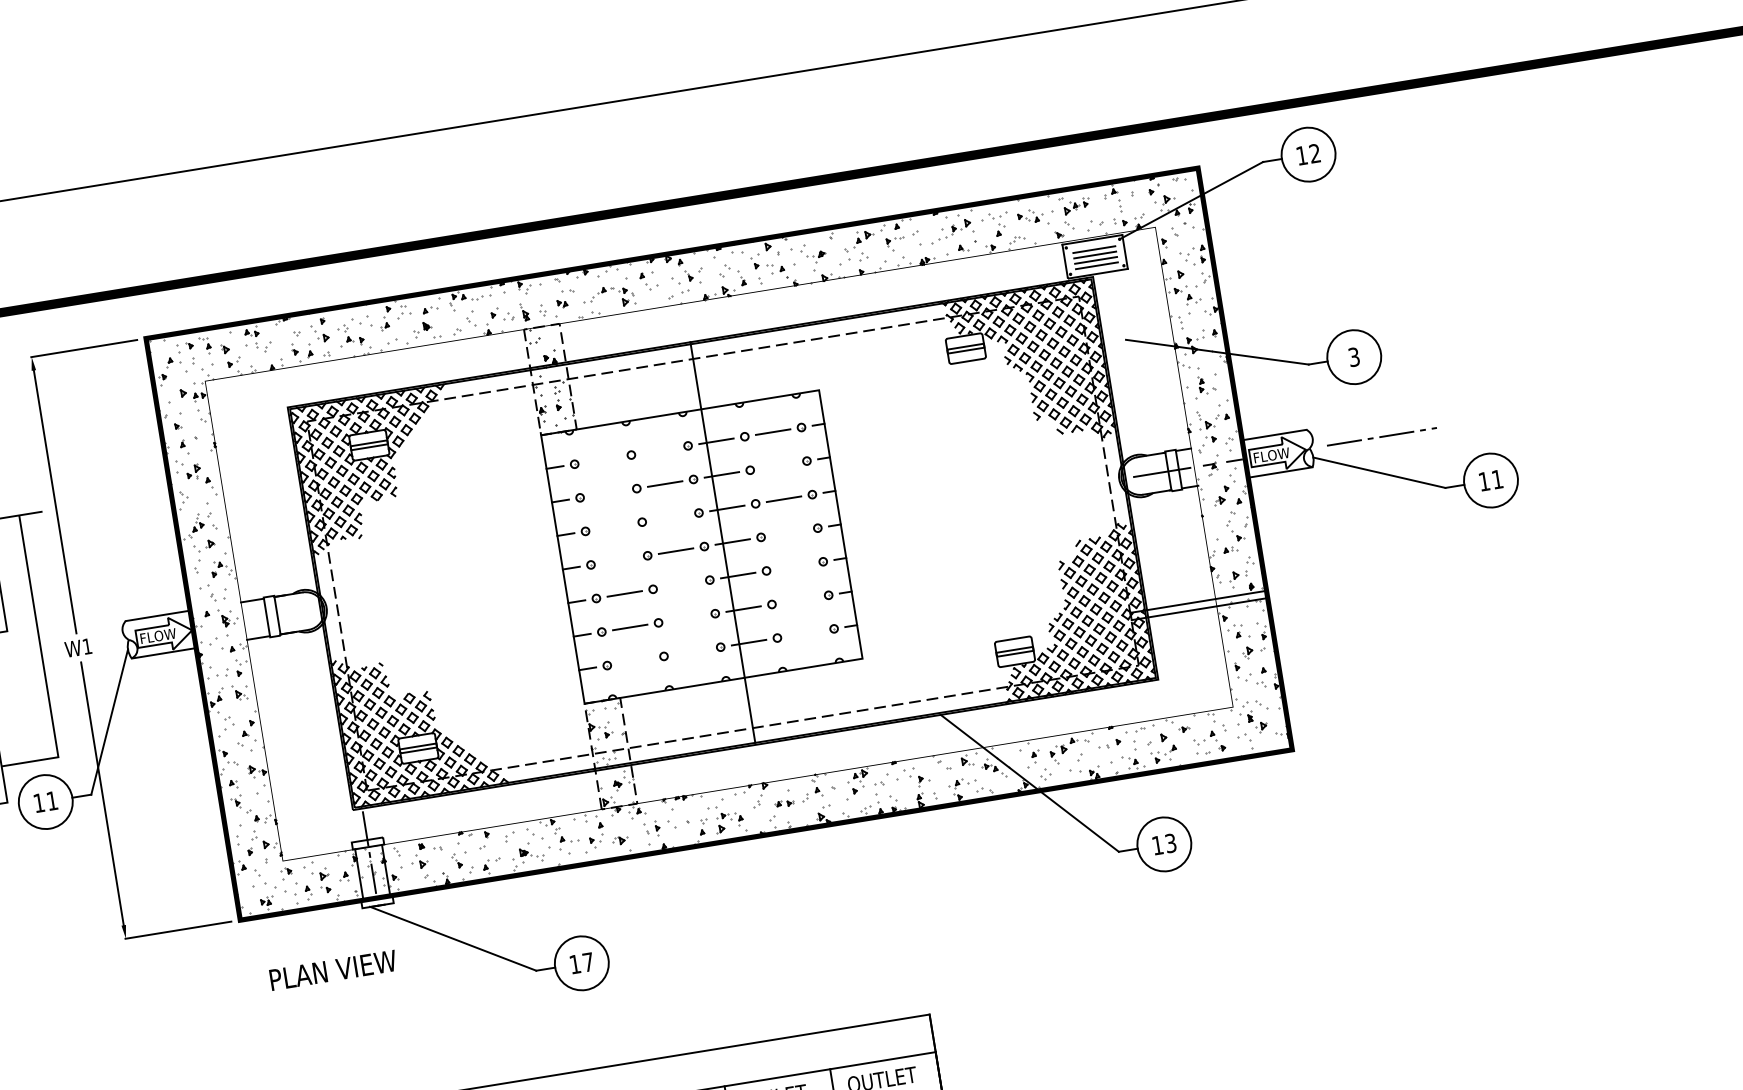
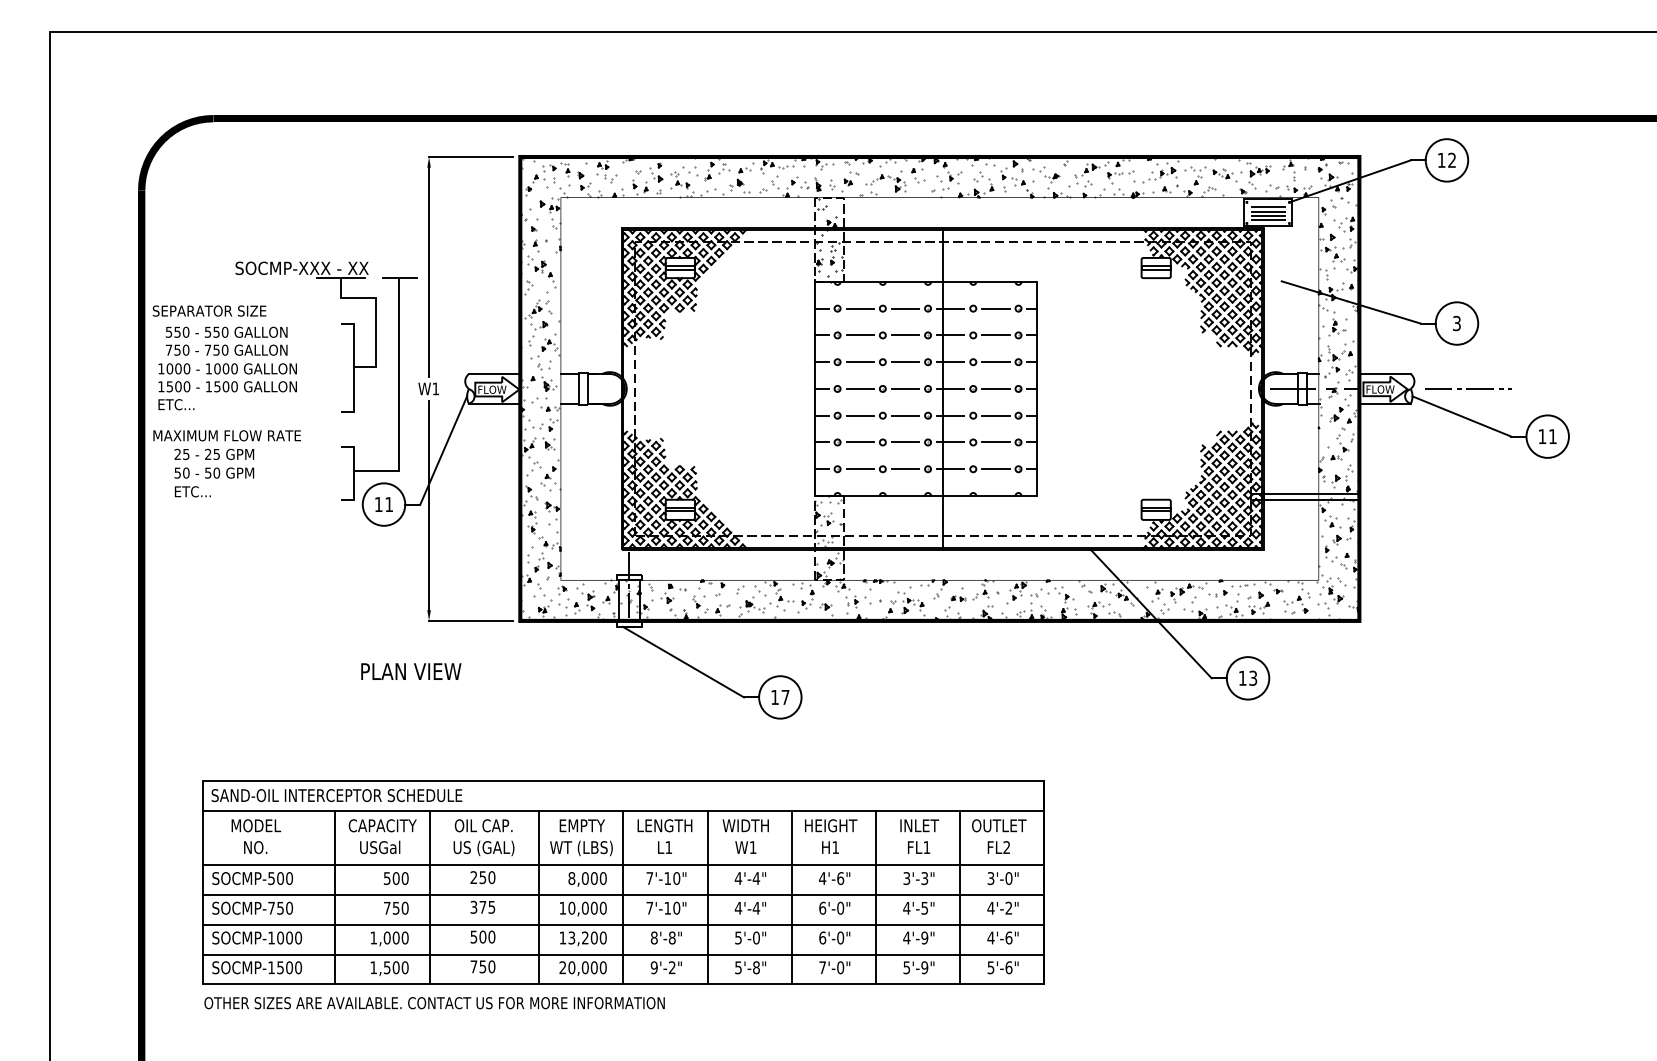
line: (659, 450) -> (905, 308), added
line: (602, 459) -> (859, 308), added
line: (778, 465) -> (995, 335), added
line: (607, 493) -> (859, 335), added
line: (670, 517) -> (905, 362), added
line: (613, 527) -> (859, 362), added
line: (788, 532) -> (995, 388), added
line: (618, 559) -> (859, 388), added
line: (794, 566) -> (995, 415), added
line: (681, 584) -> (905, 415), added
line: (799, 600) -> (995, 442), added
line: (686, 618) -> (905, 442), added
line: (805, 633) -> (995, 469), added
line: (692, 652) -> (905, 469), added
line: (634, 661) -> (859, 469), added
text: (333, 970) -> (411, 671), moved

